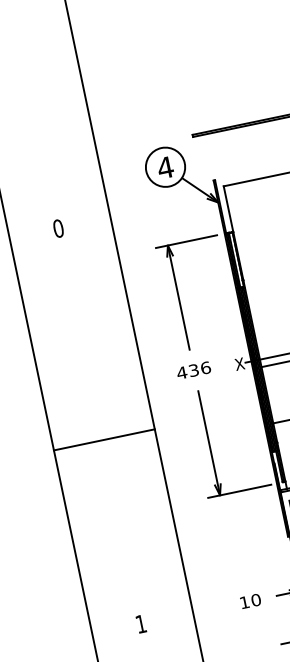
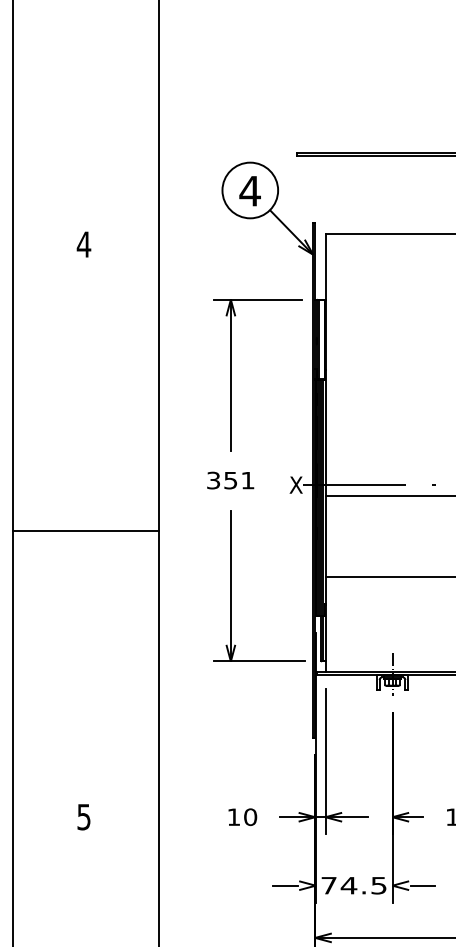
text: (58, 228) -> (83, 244), 0 -> 4
text: (193, 370) -> (230, 480), 436 -> 351
line: (104, 439) -> (86, 530), moved
text: (140, 624) -> (83, 817), 1 -> 5

